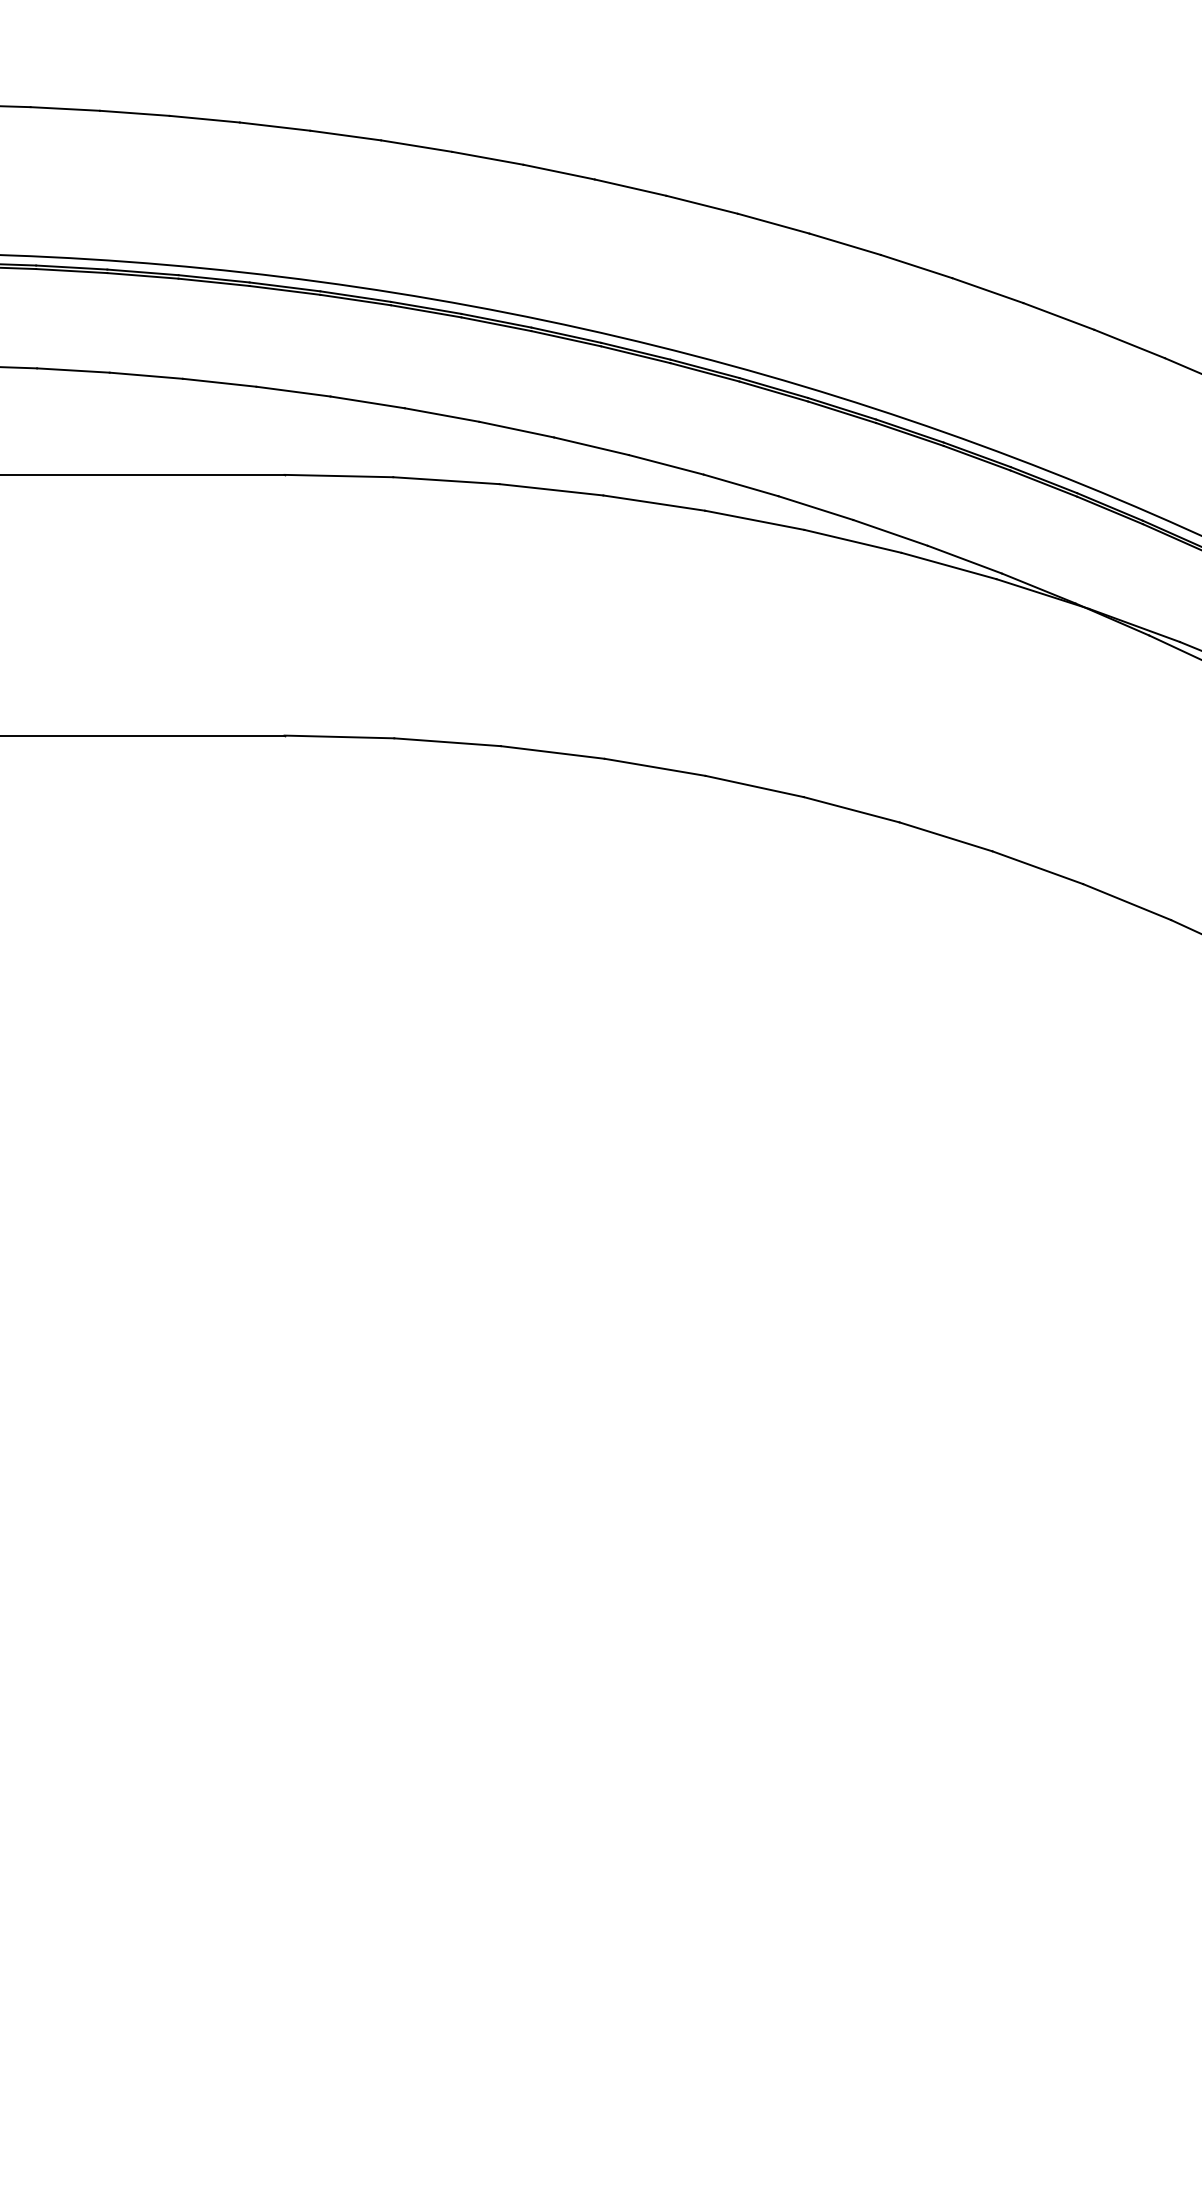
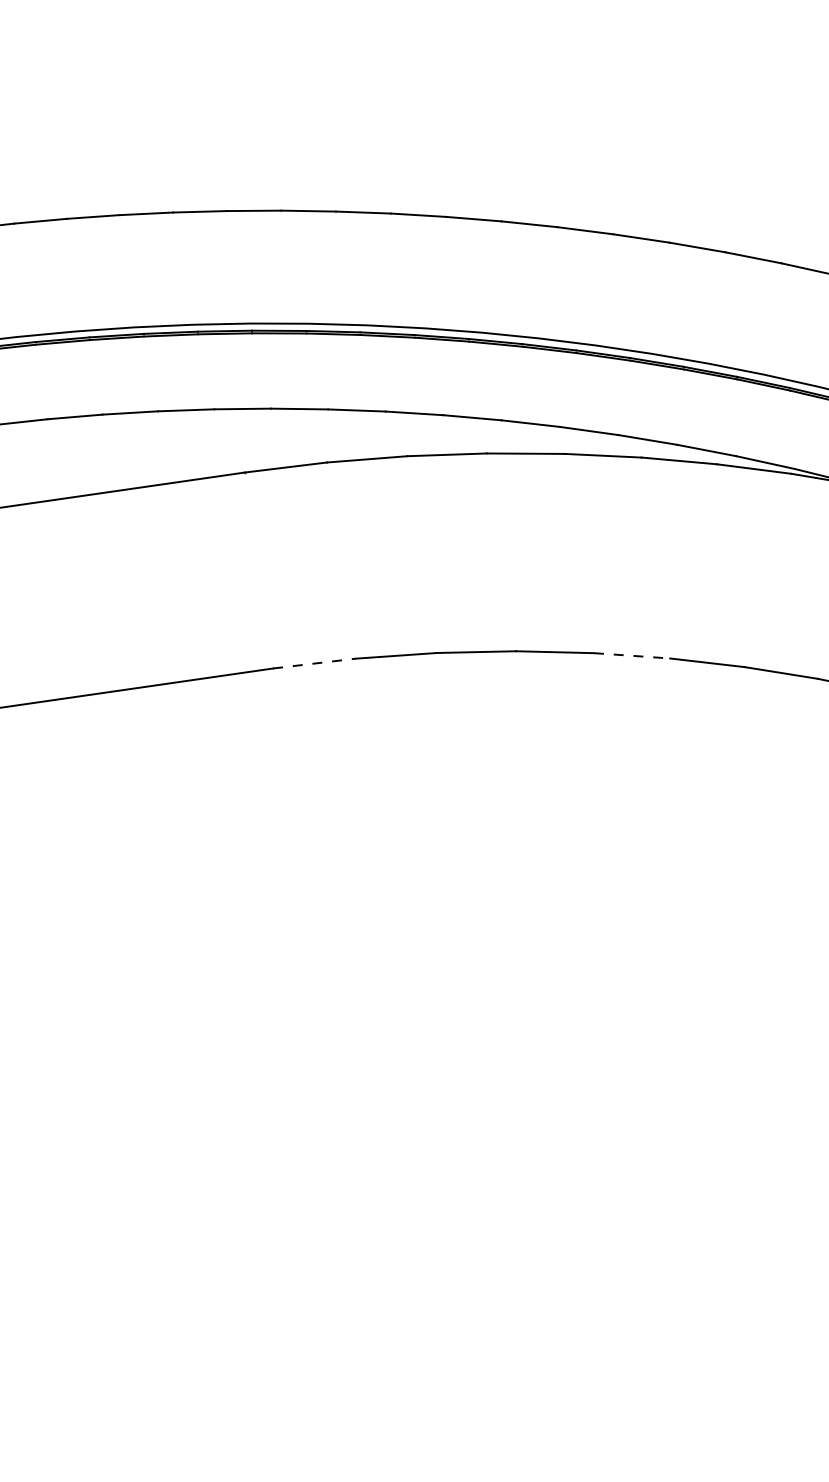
line: (339, 736) -> (314, 663), solid -> dashed
line: (755, 786) -> (632, 655), solid -> dashed

